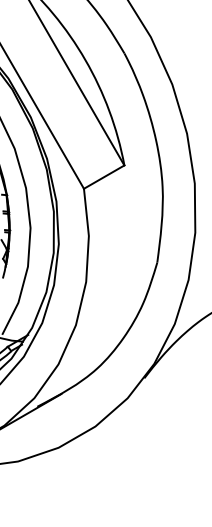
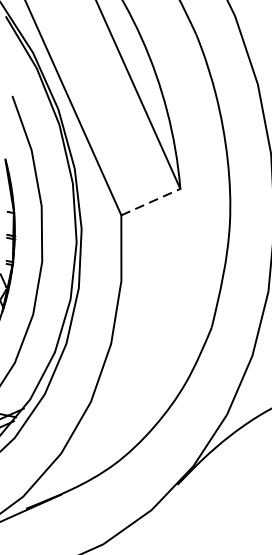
line: (104, 176) -> (151, 201), solid -> dashed

